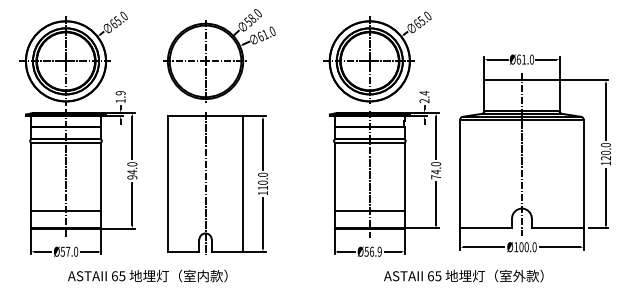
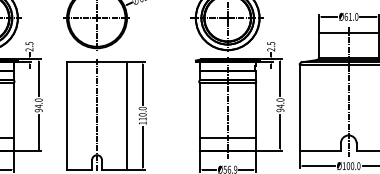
text: (424, 93) -> (271, 43), 2.4 -> 2.5
text: (120, 97) -> (29, 47), 1.9 -> 2.5
text: (436, 177) -> (280, 110), 74.0 -> 94.0

